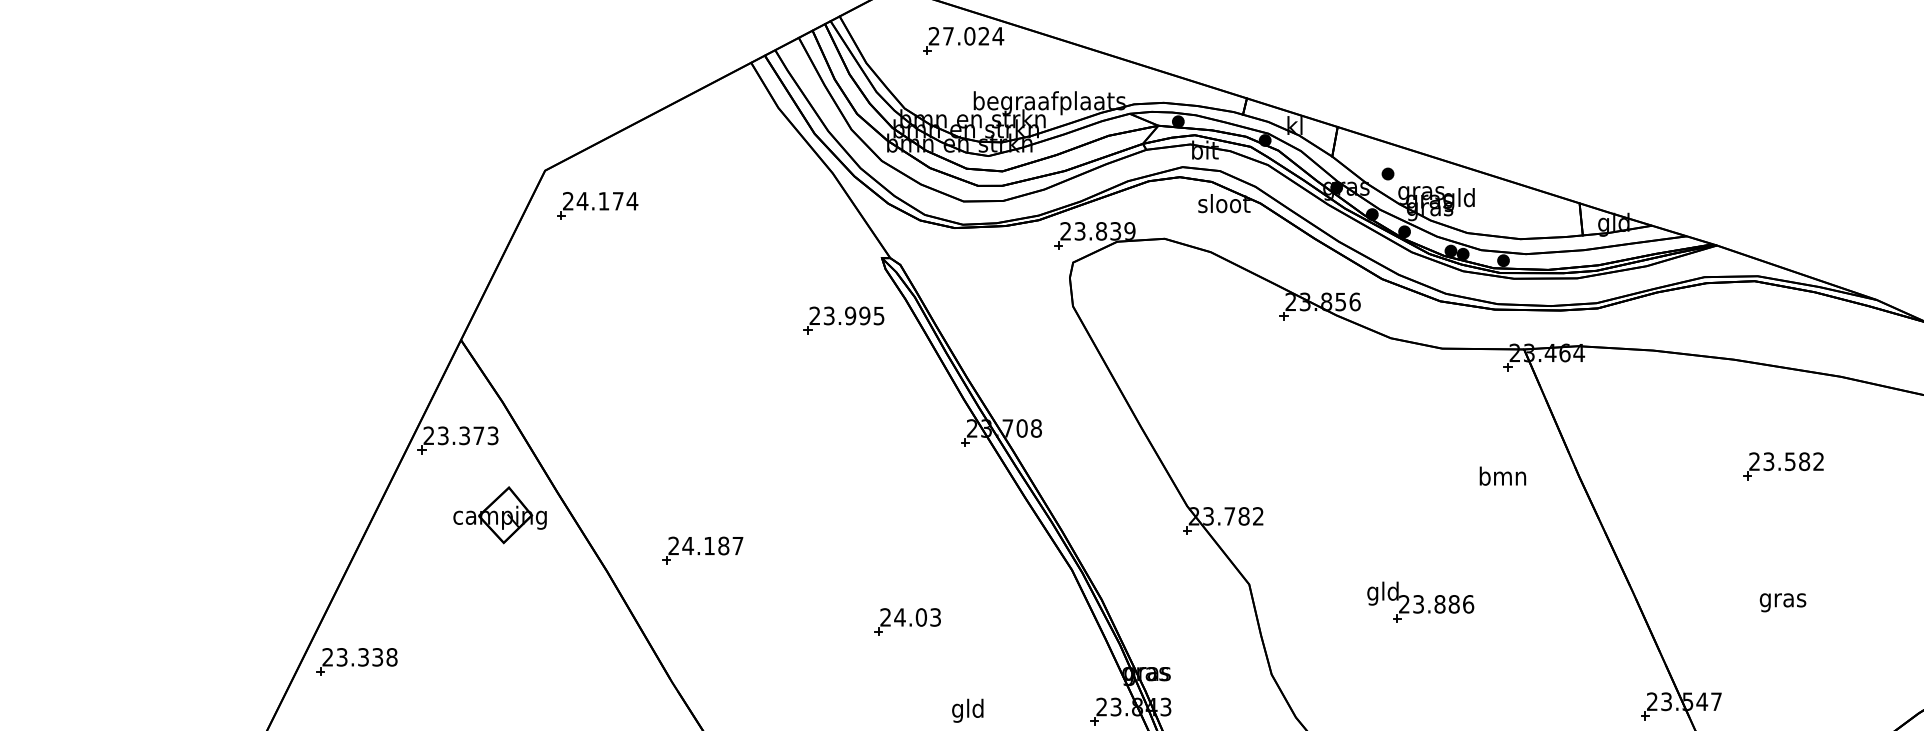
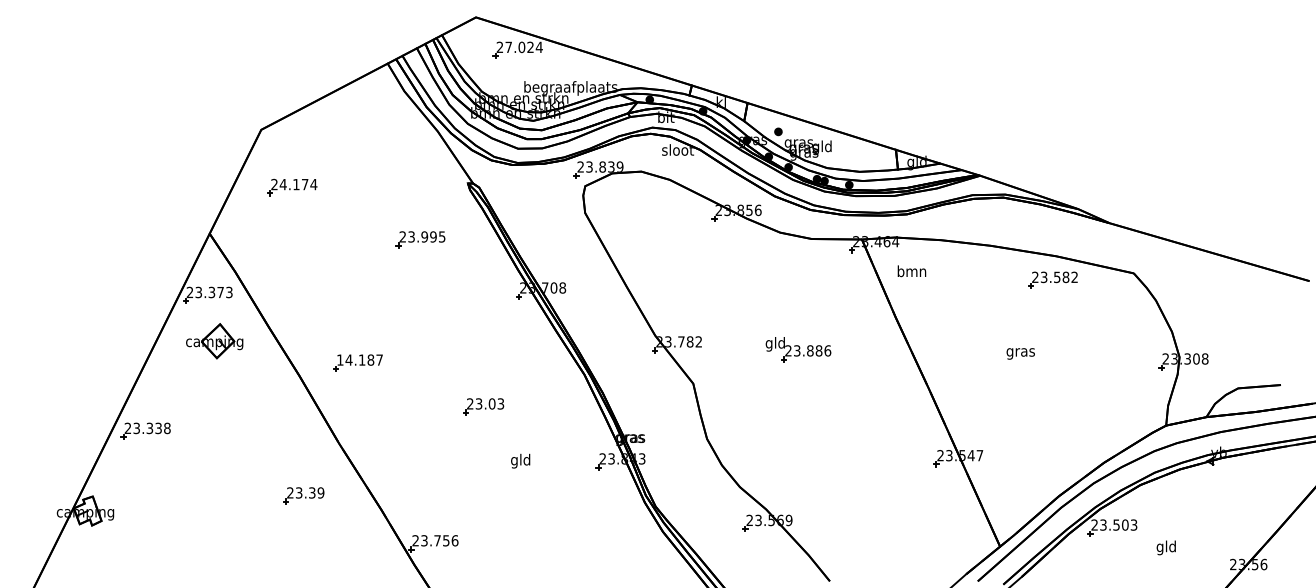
part: (597, 205) -> (292, 187), moved
part: (843, 320) -> (420, 239), moved
part: (1782, 465) -> (1052, 279), moved
text: (1502, 476) -> (911, 271), moved
part: (499, 515) -> (214, 341), moved
text: (674, 545) -> (340, 359), 24.187 -> 14.187
part: (1420, 602) -> (798, 349), moved
text: (1782, 602) -> (1020, 353), moved
text: (899, 616) -> (478, 403), 24.03 -> 23.03

